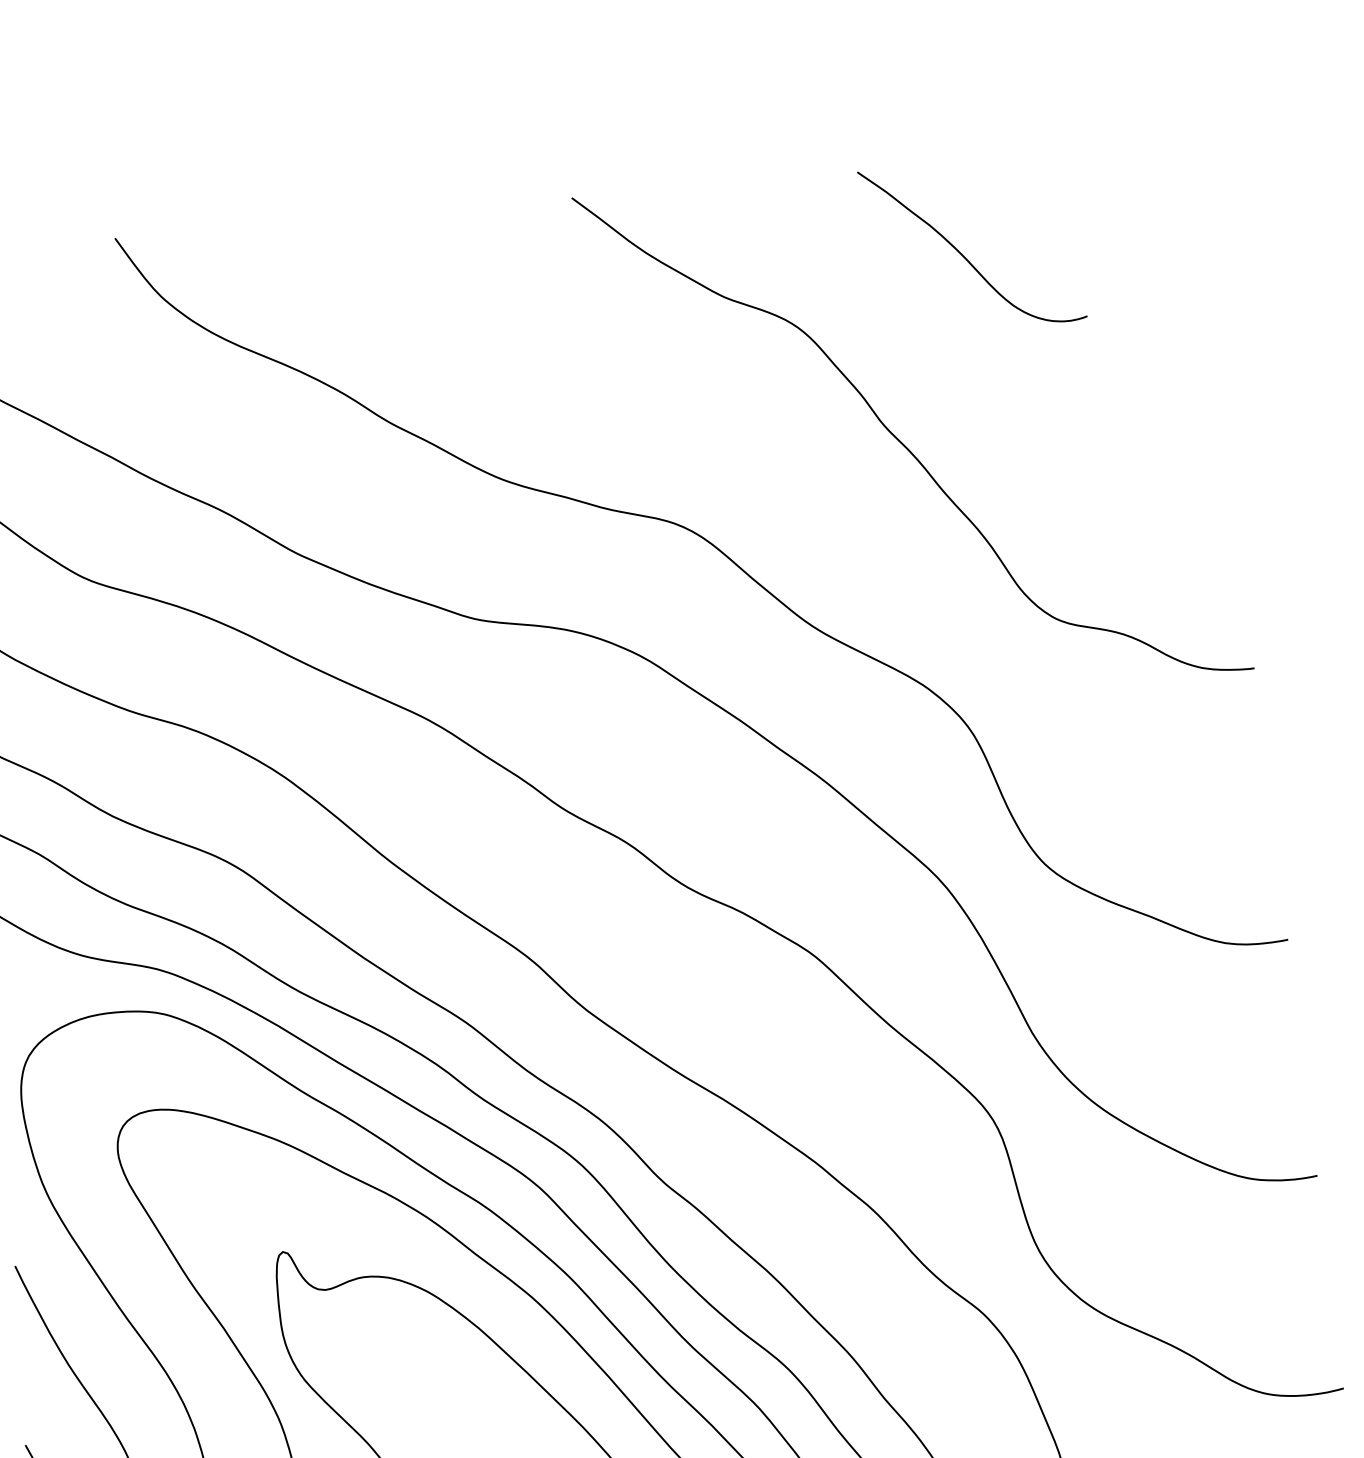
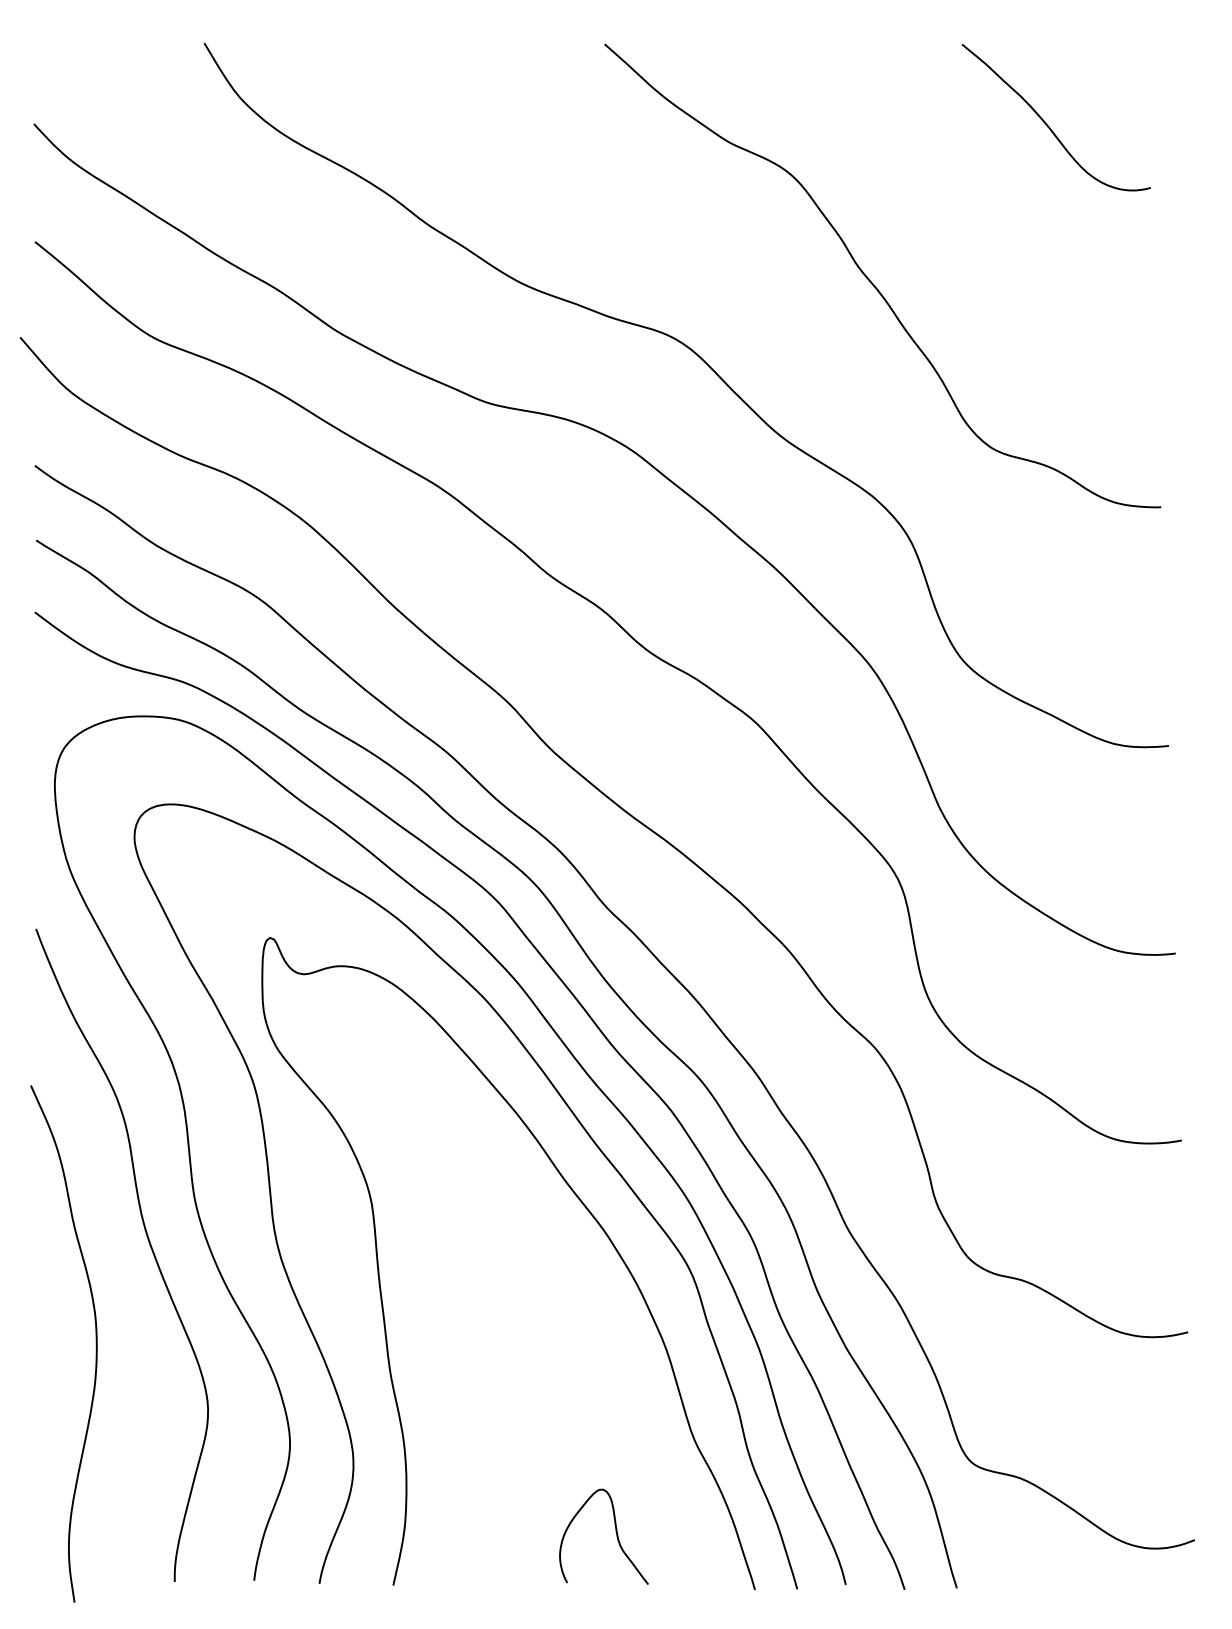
curve: (963, 254) -> (1047, 124), moved

